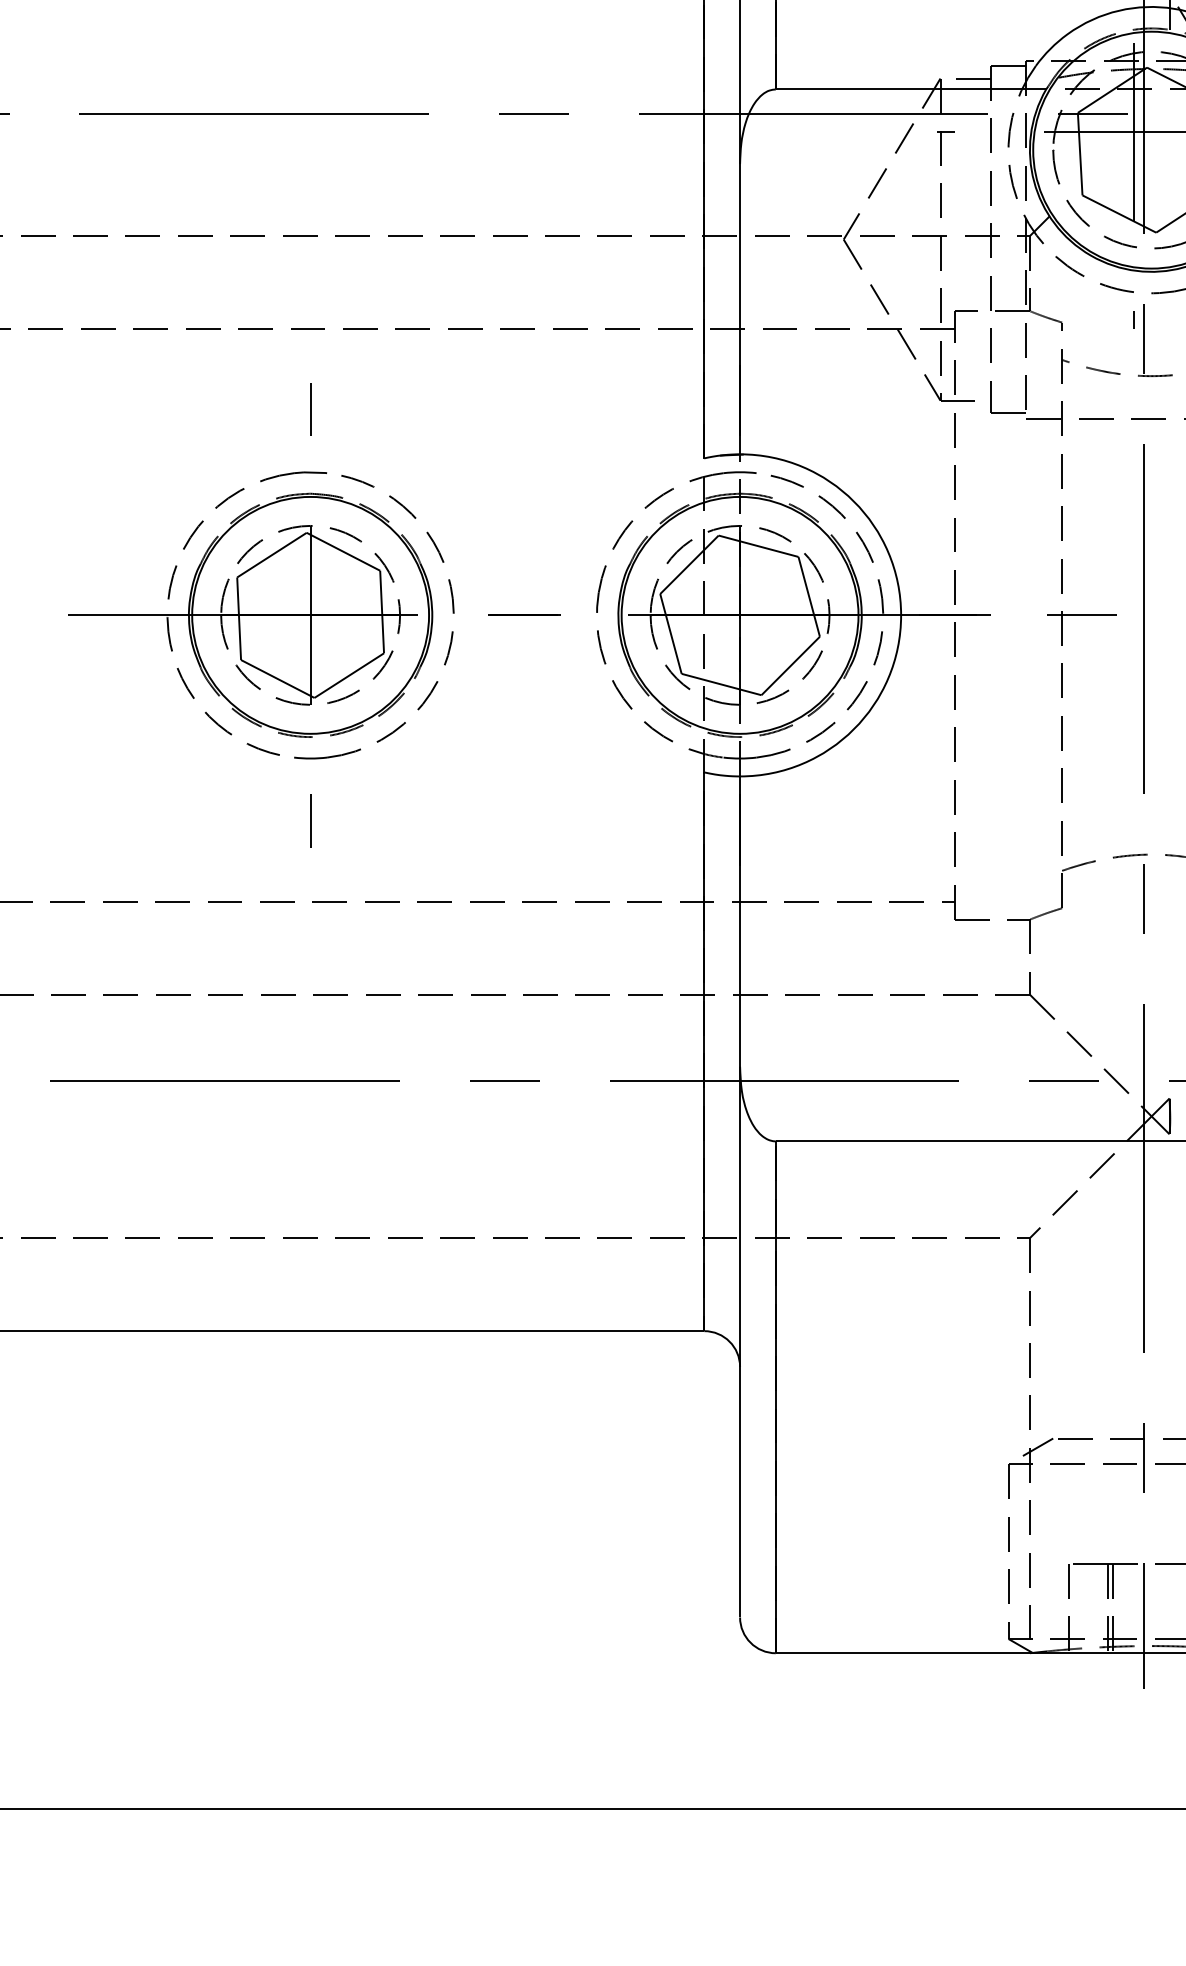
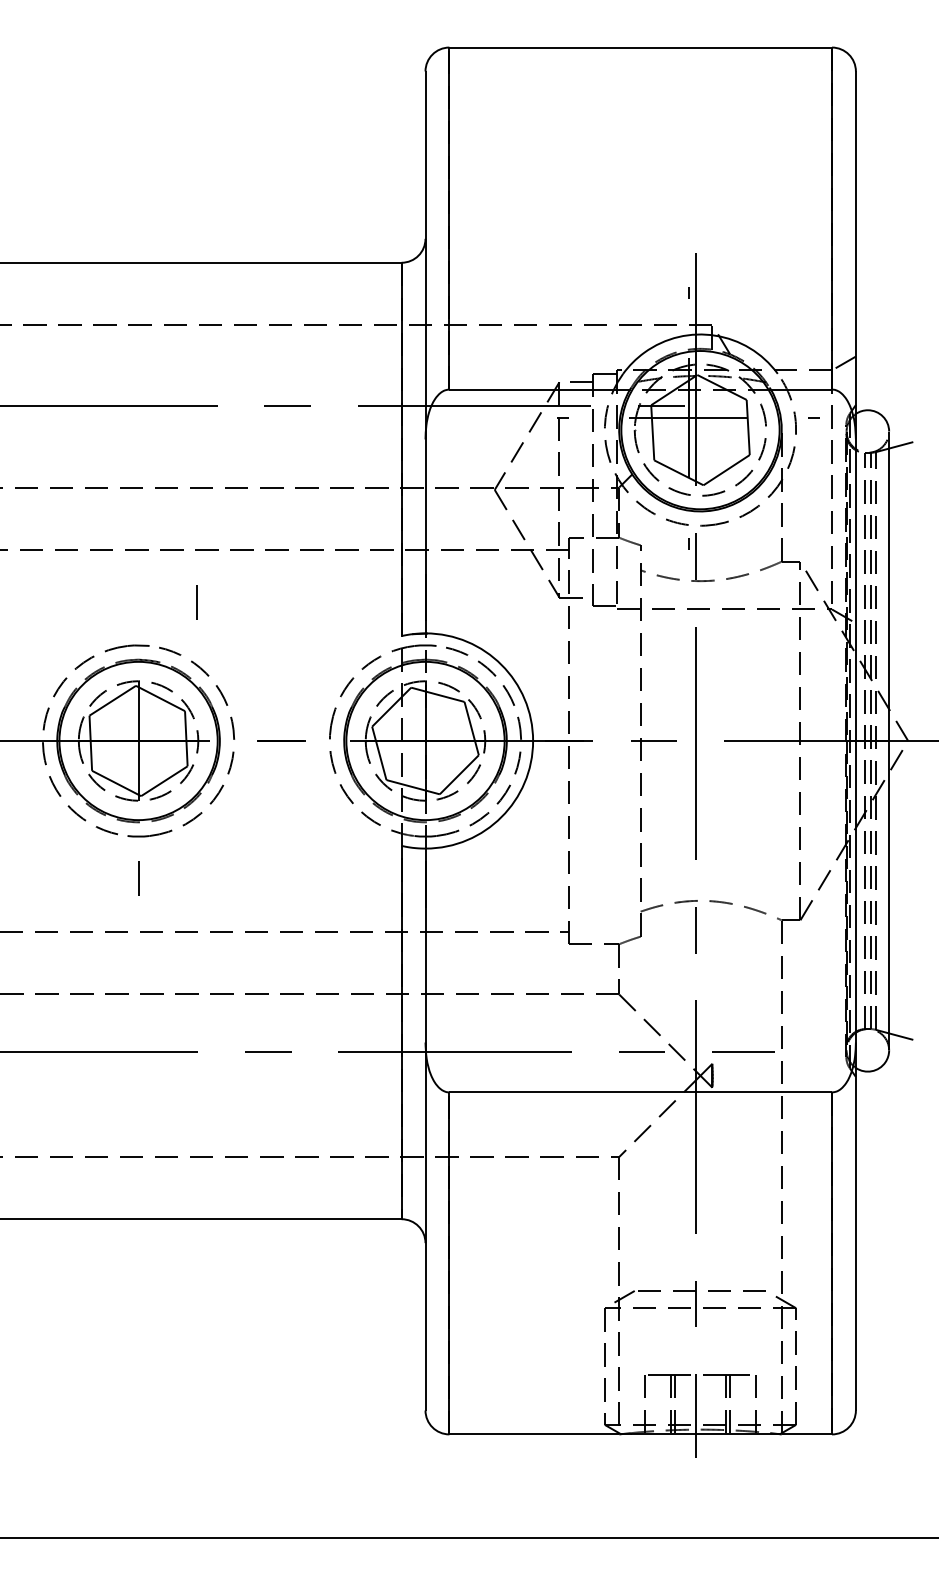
line: (310, 409) -> (196, 602), moved

